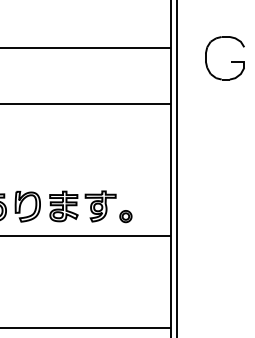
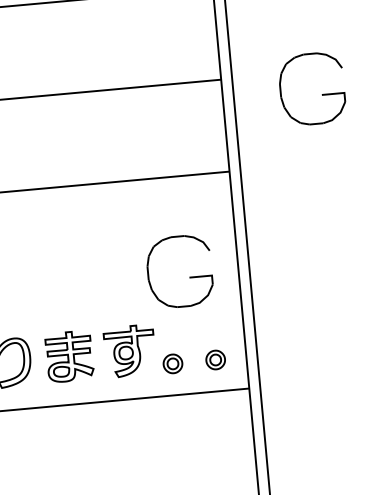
part: (141, 164) -> (190, 276), added
part: (151, 216) -> (215, 359), added

